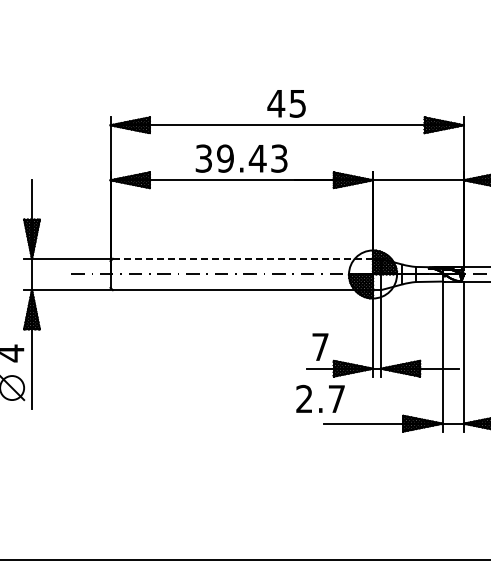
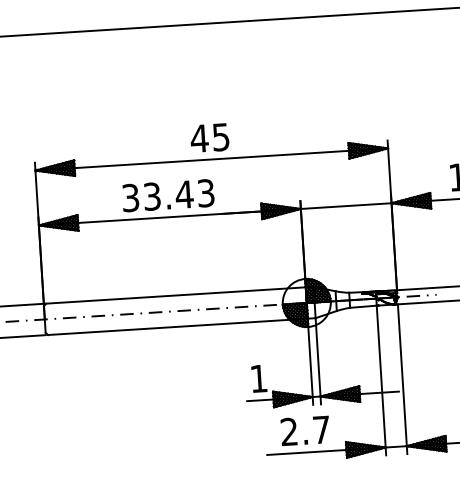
text: (225, 158) -> (152, 196), 39.43 -> 33.43
line: (242, 258) -> (175, 295), dashed -> solid
text: (320, 346) -> (258, 378), 7 -> 1
text: (320, 398) -> (305, 430), moved

